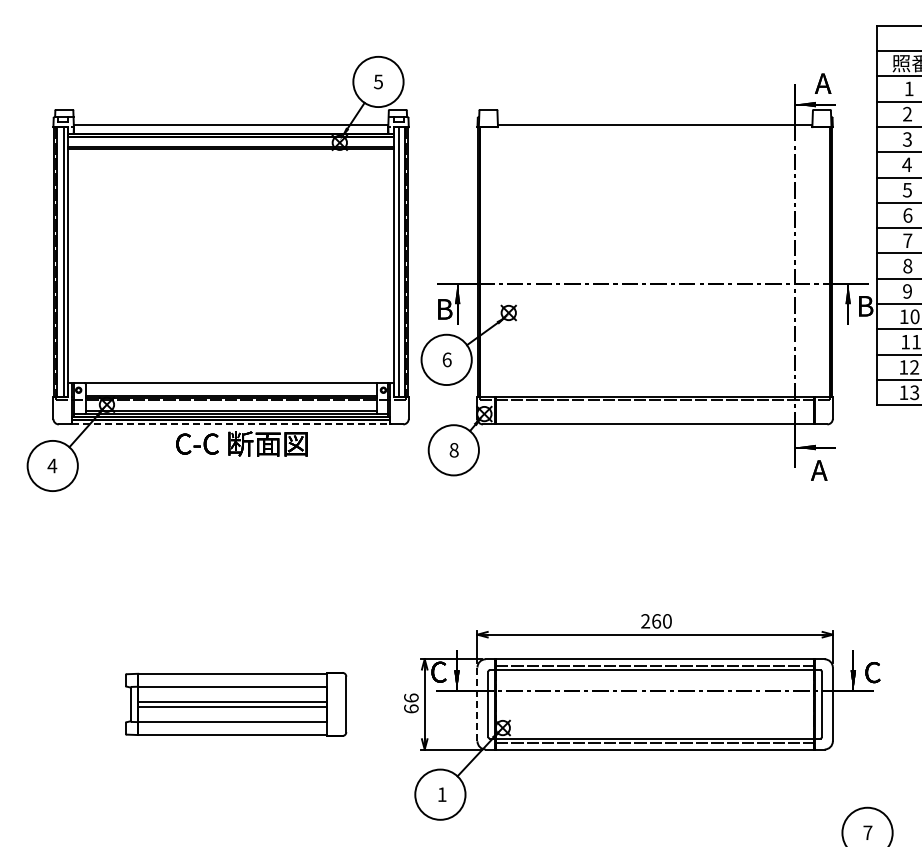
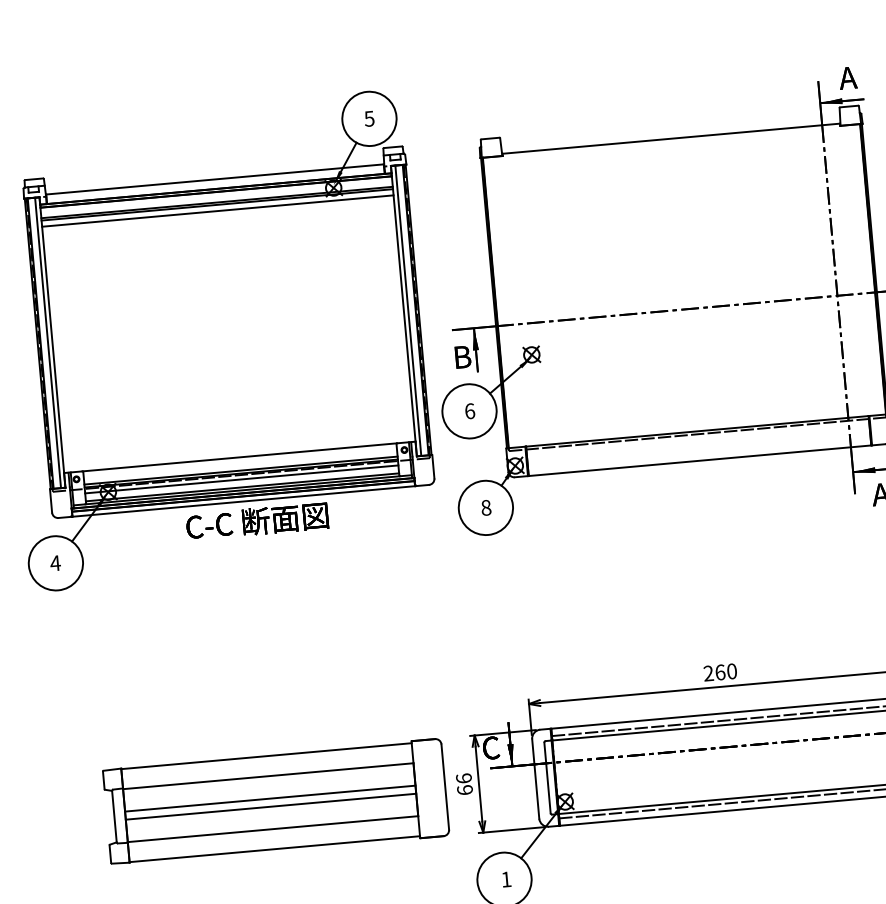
line: (230, 154) -> (217, 211), added
line: (230, 403) -> (241, 479), added
line: (231, 424) -> (244, 501), dashed -> solid
part: (236, 704) -> (276, 802), size x1.43
line: (477, 704) -> (535, 779), dashed -> solid

